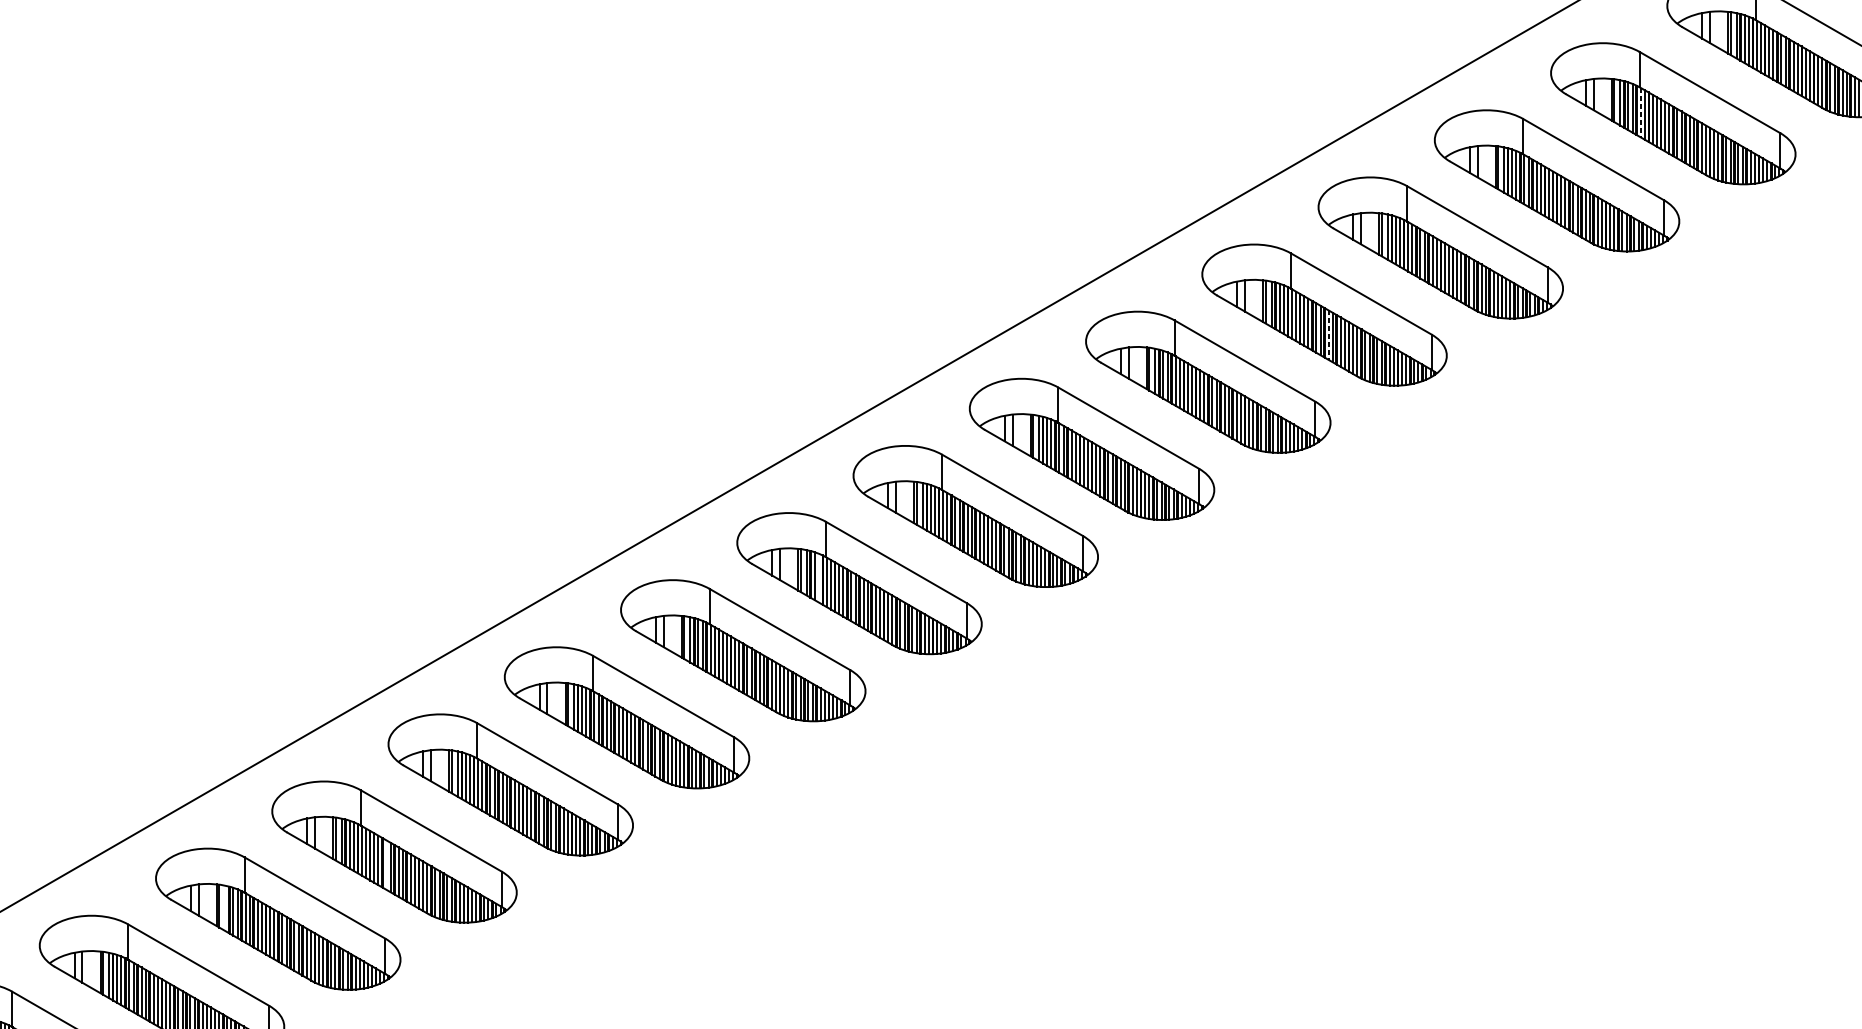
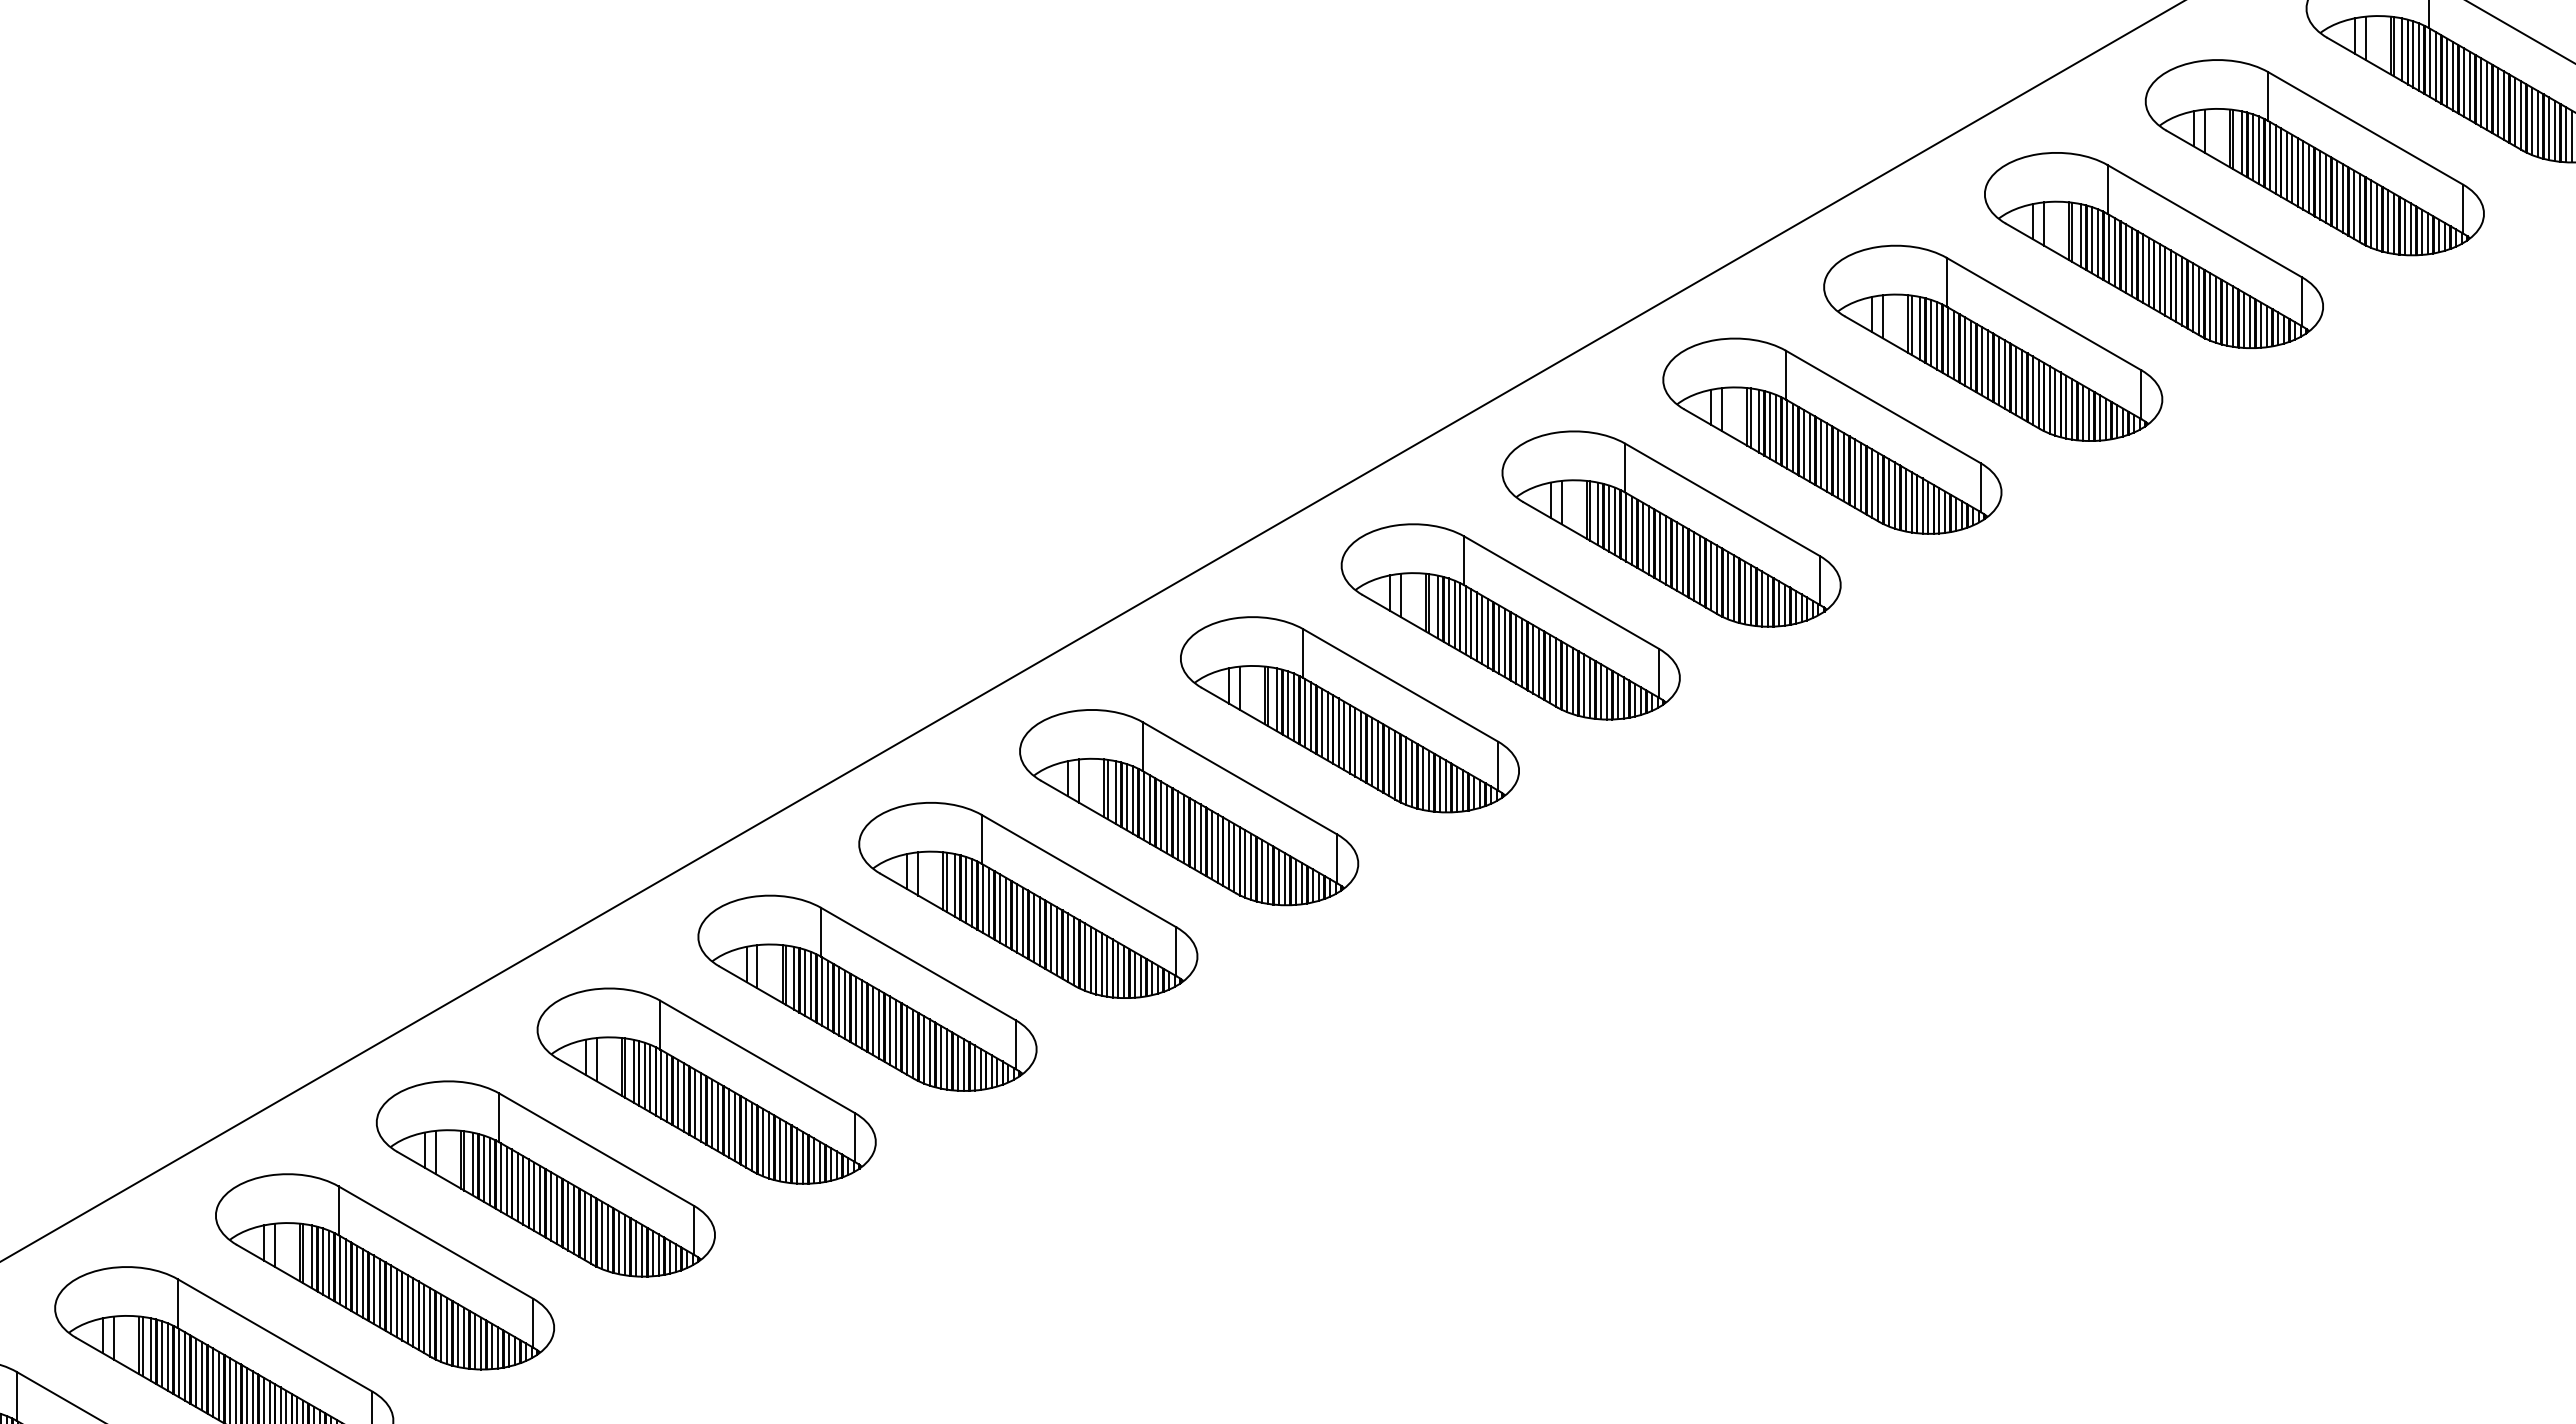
line: (1640, 112) -> (2269, 156), dashed -> solid
line: (1328, 335) -> (1837, 464), dashed -> solid
line: (818, 577) -> (1132, 799), added
line: (386, 864) -> (534, 1196), added
line: (225, 908) -> (311, 1256), added

